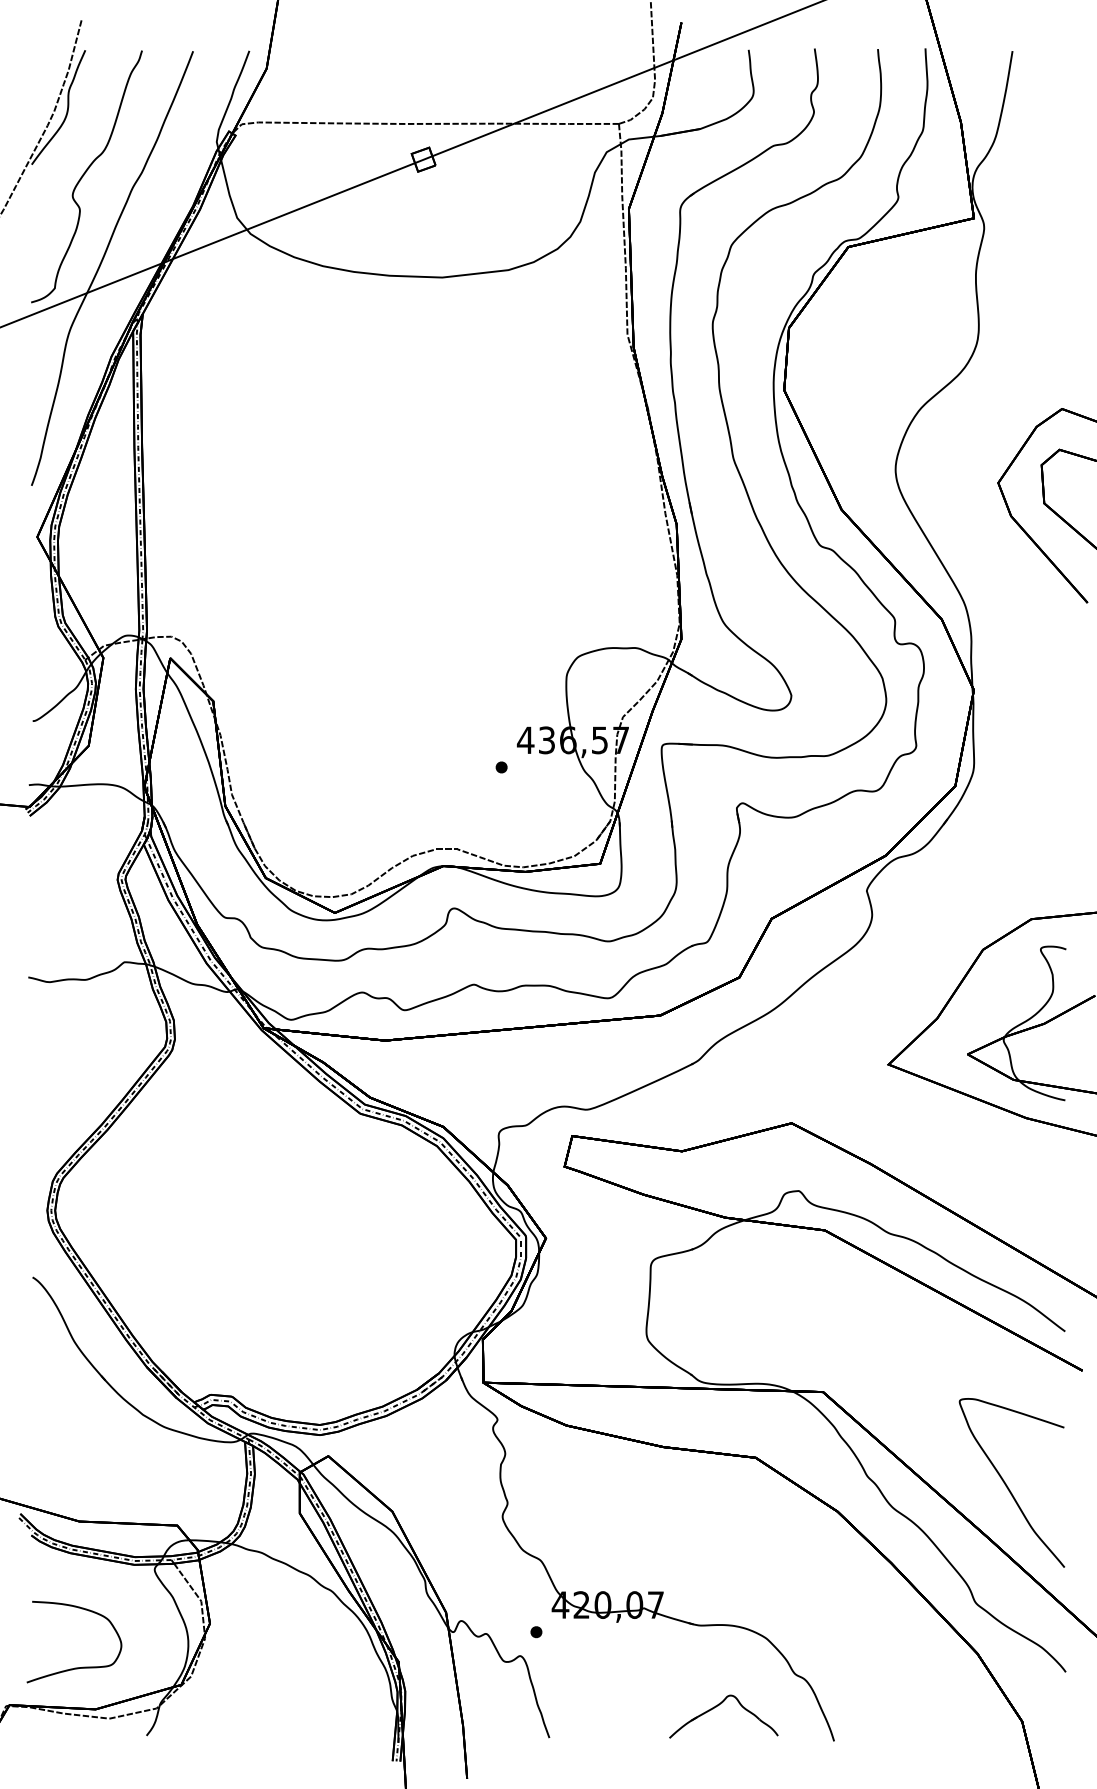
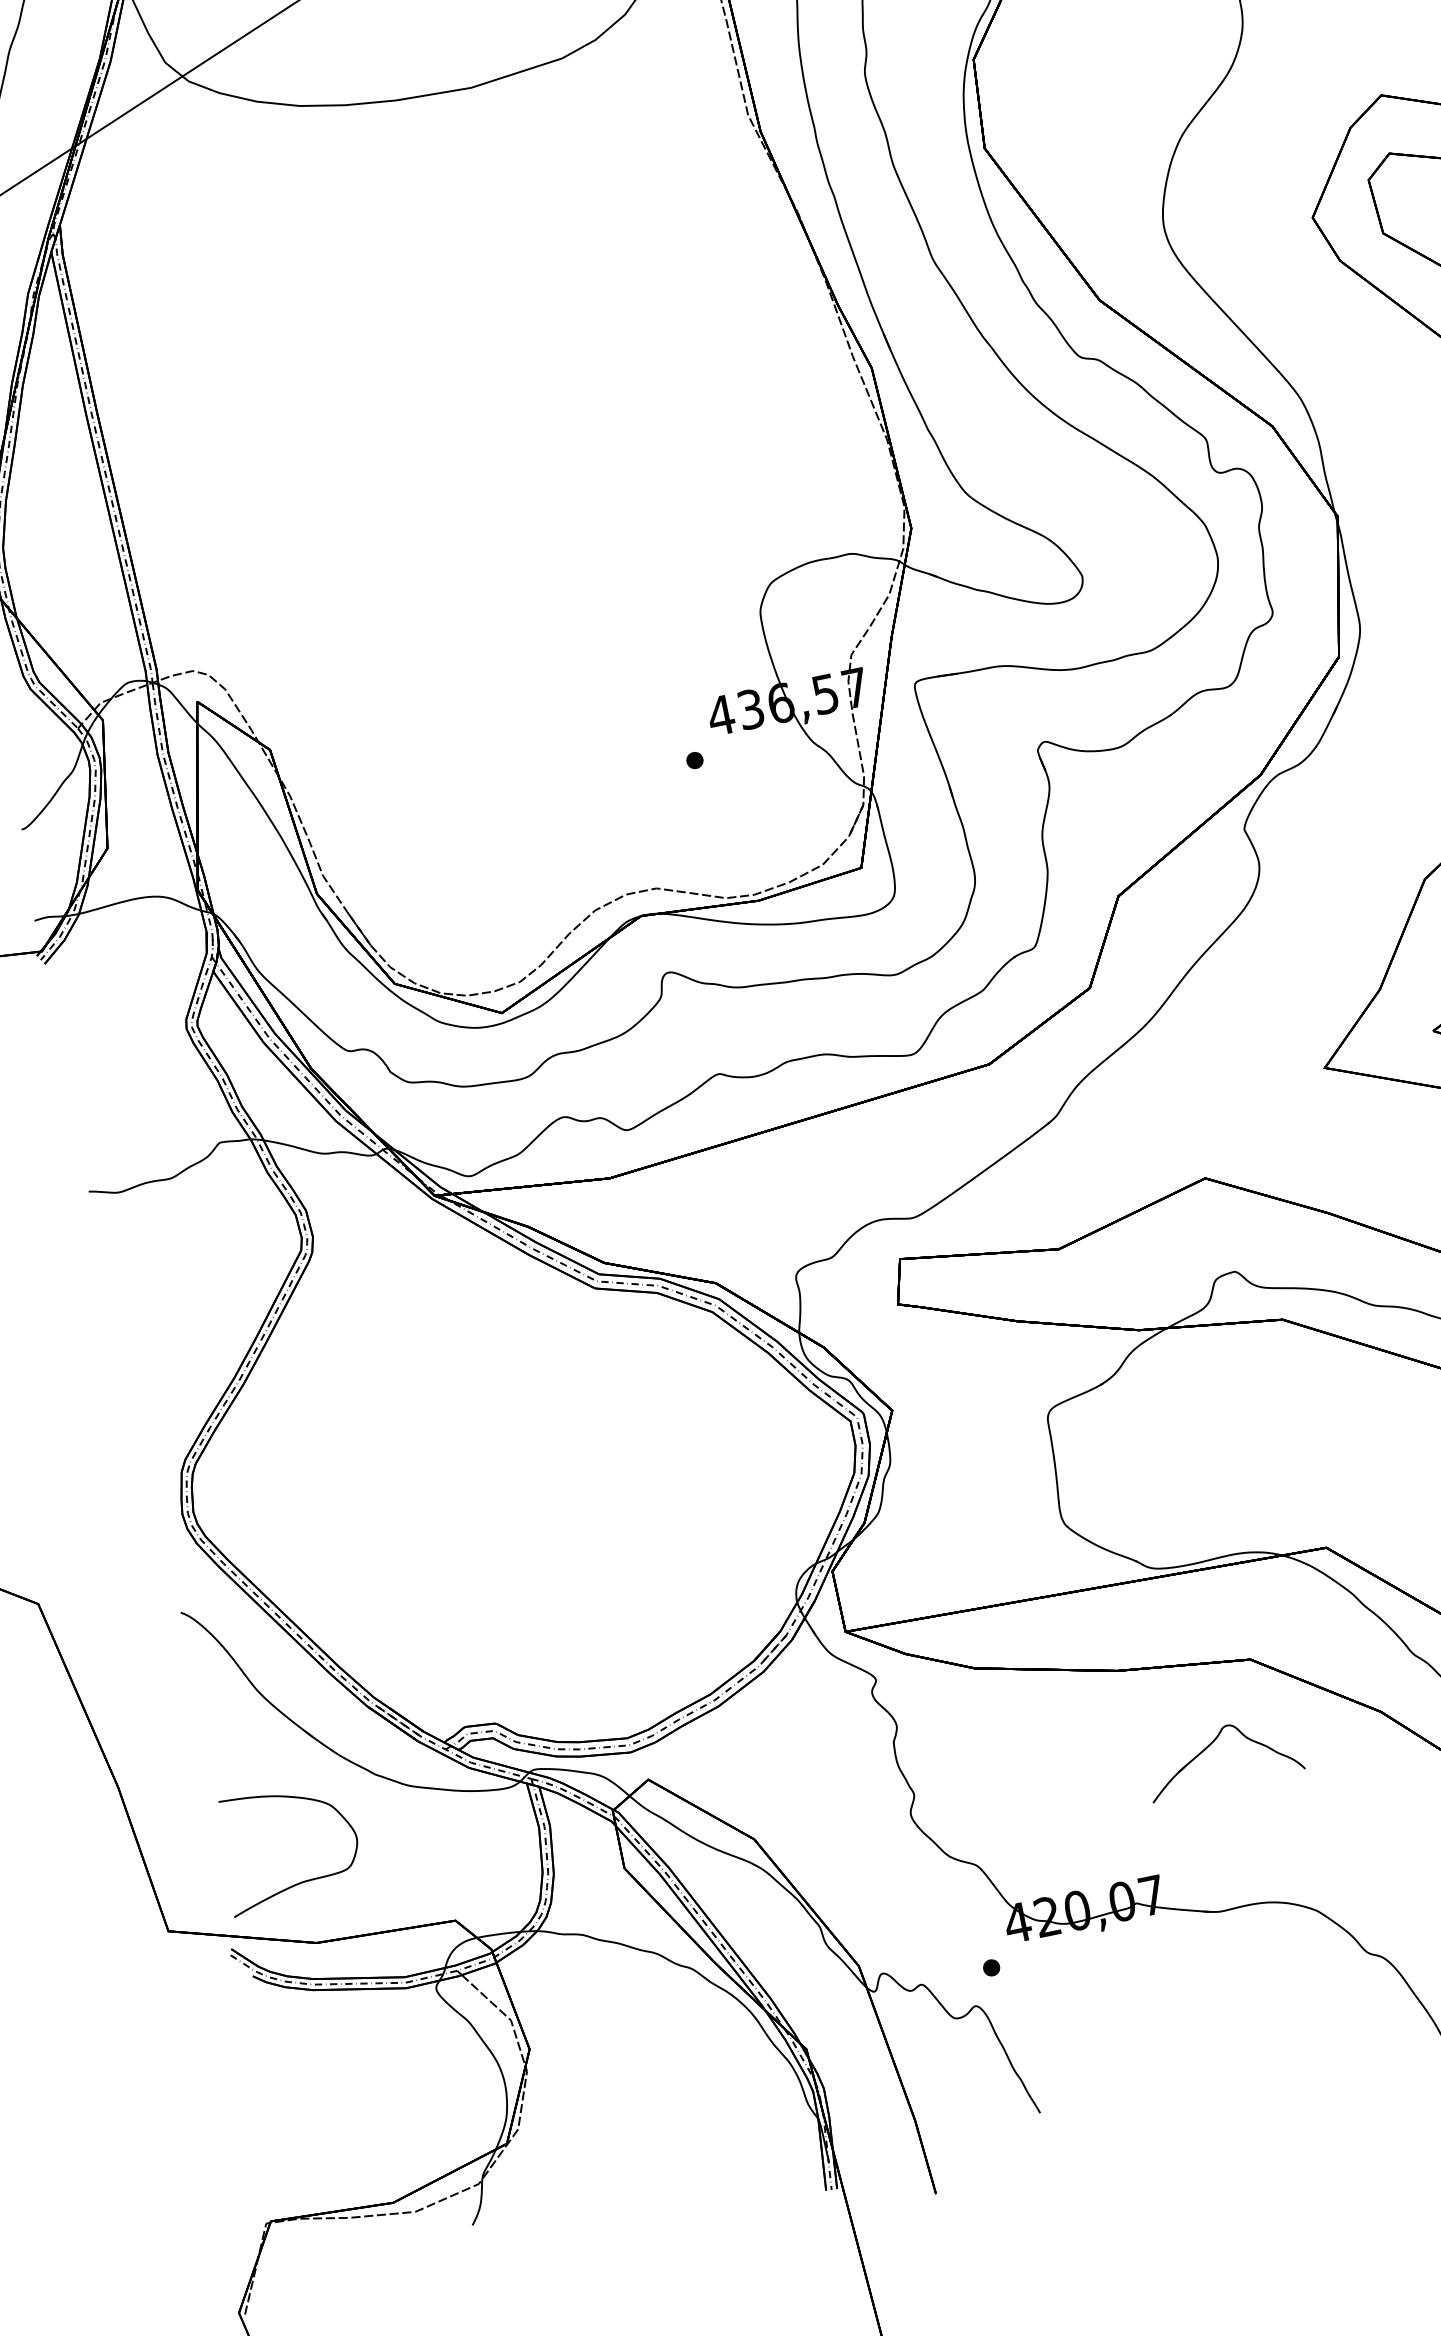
curve: (74, 1667) -> (297, 1882), moved
part: (718, 1706) -> (1213, 1744), moved

